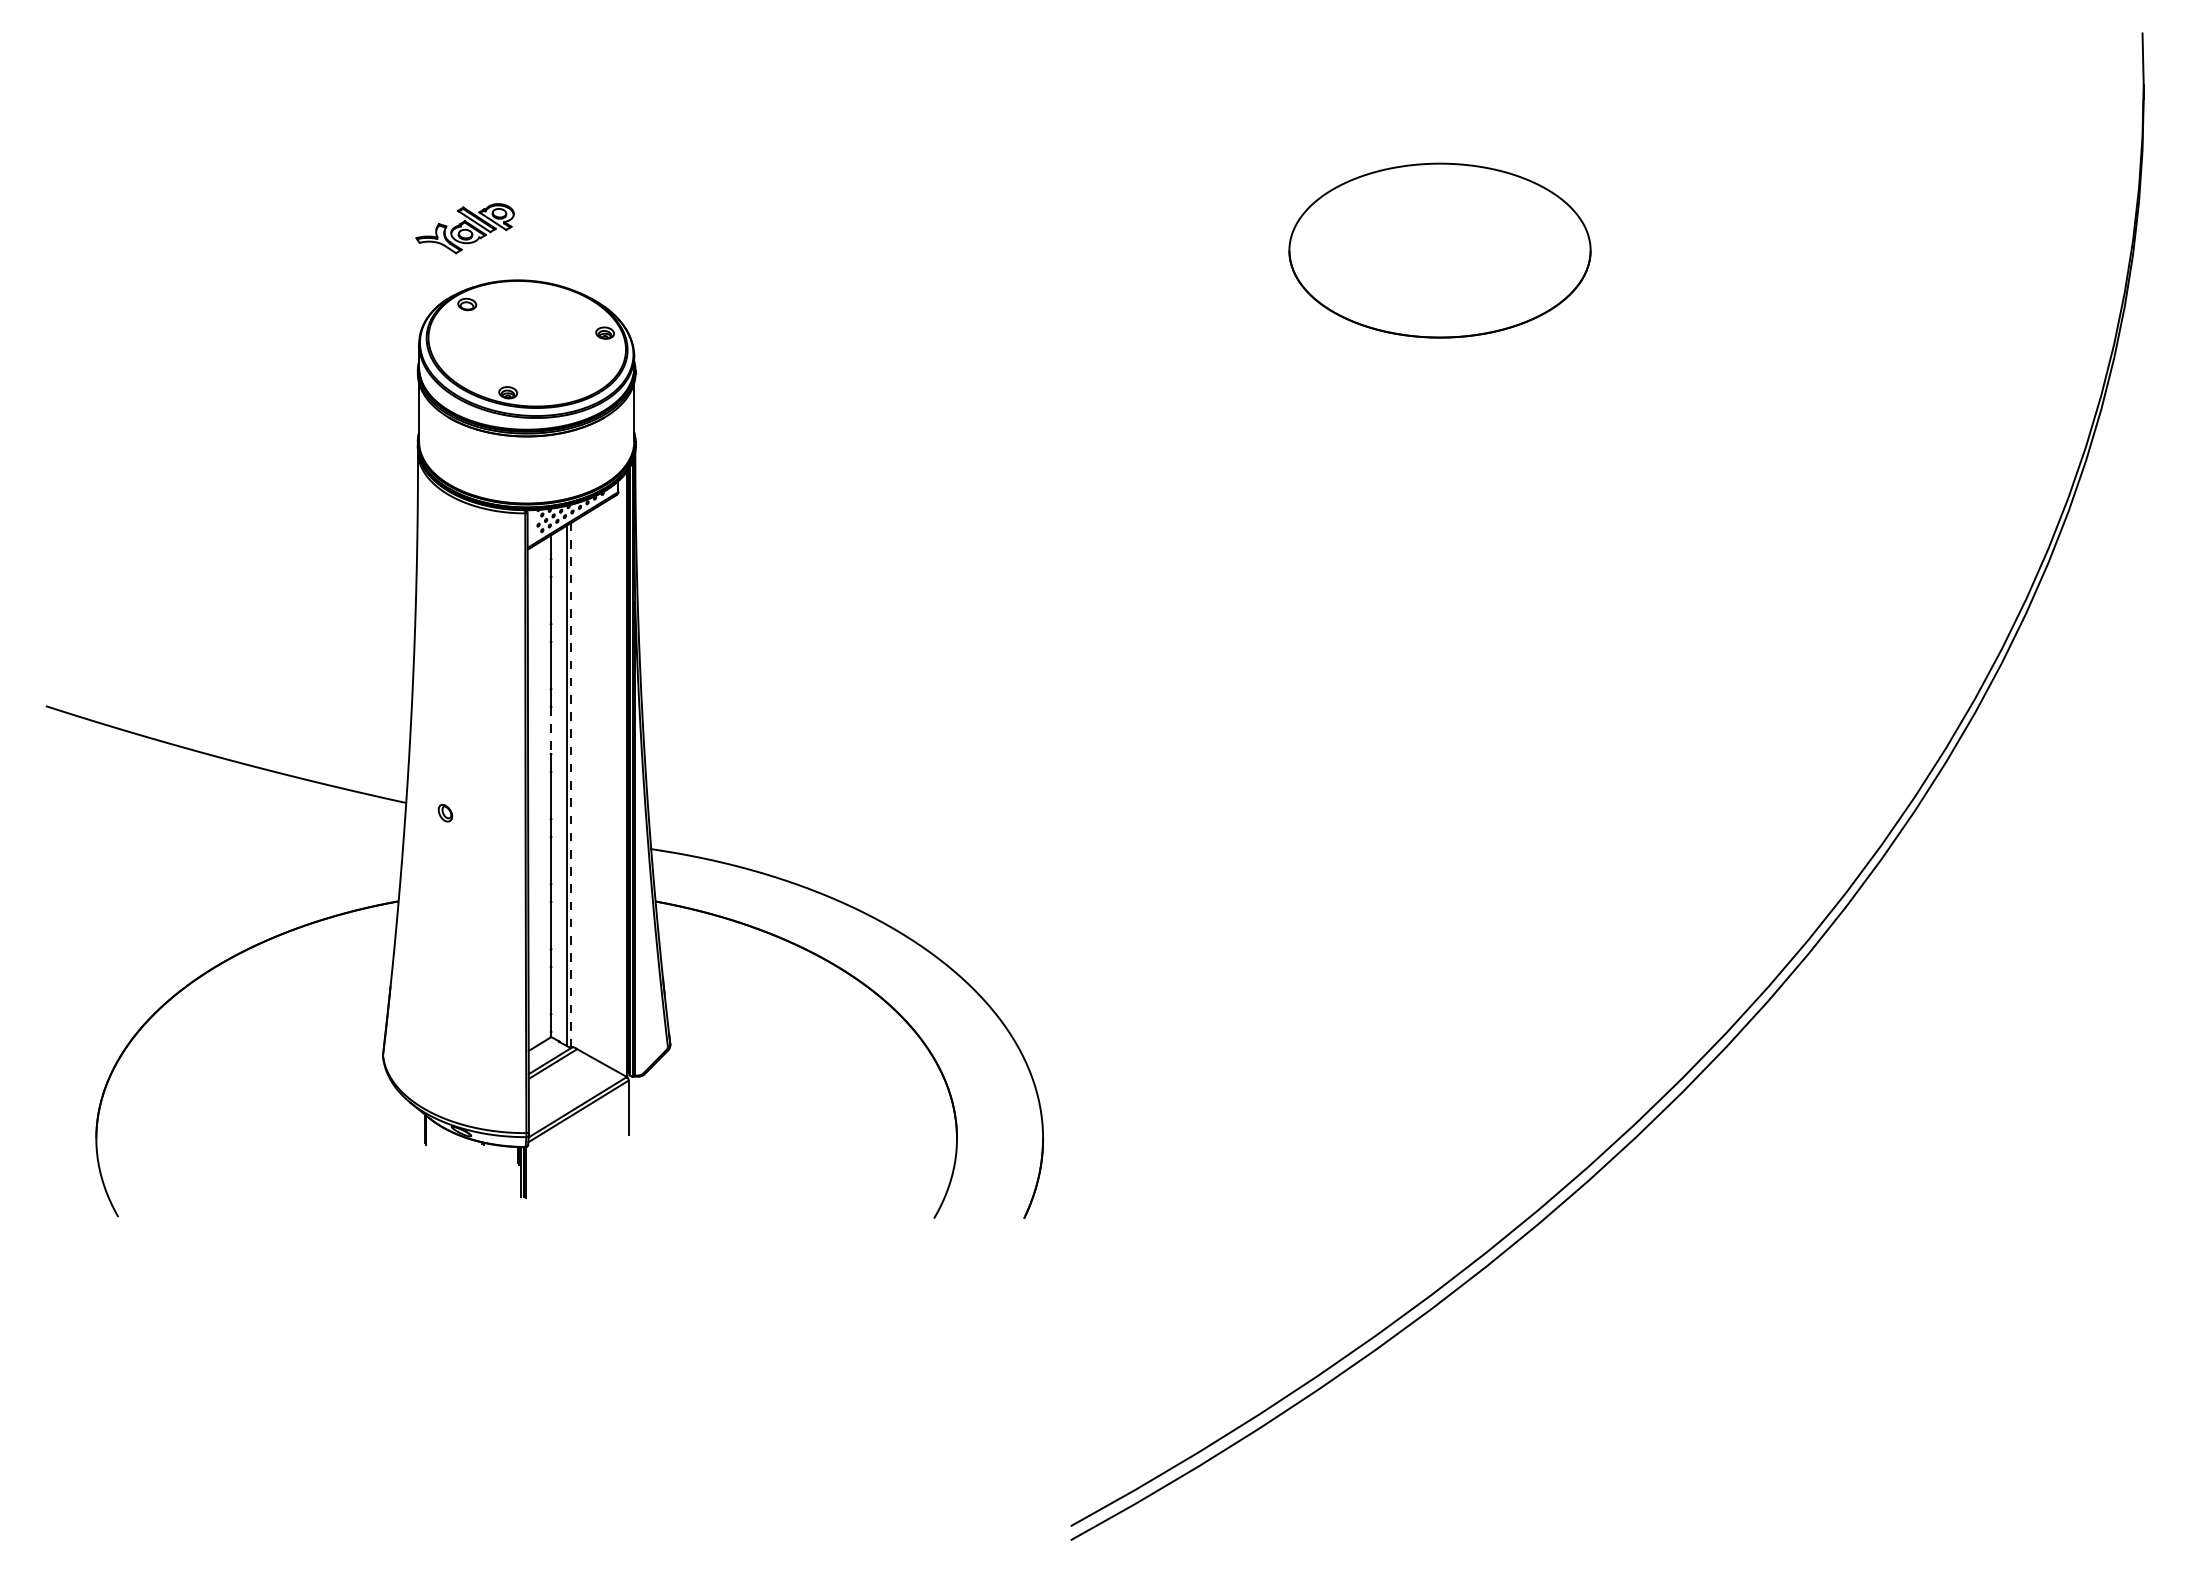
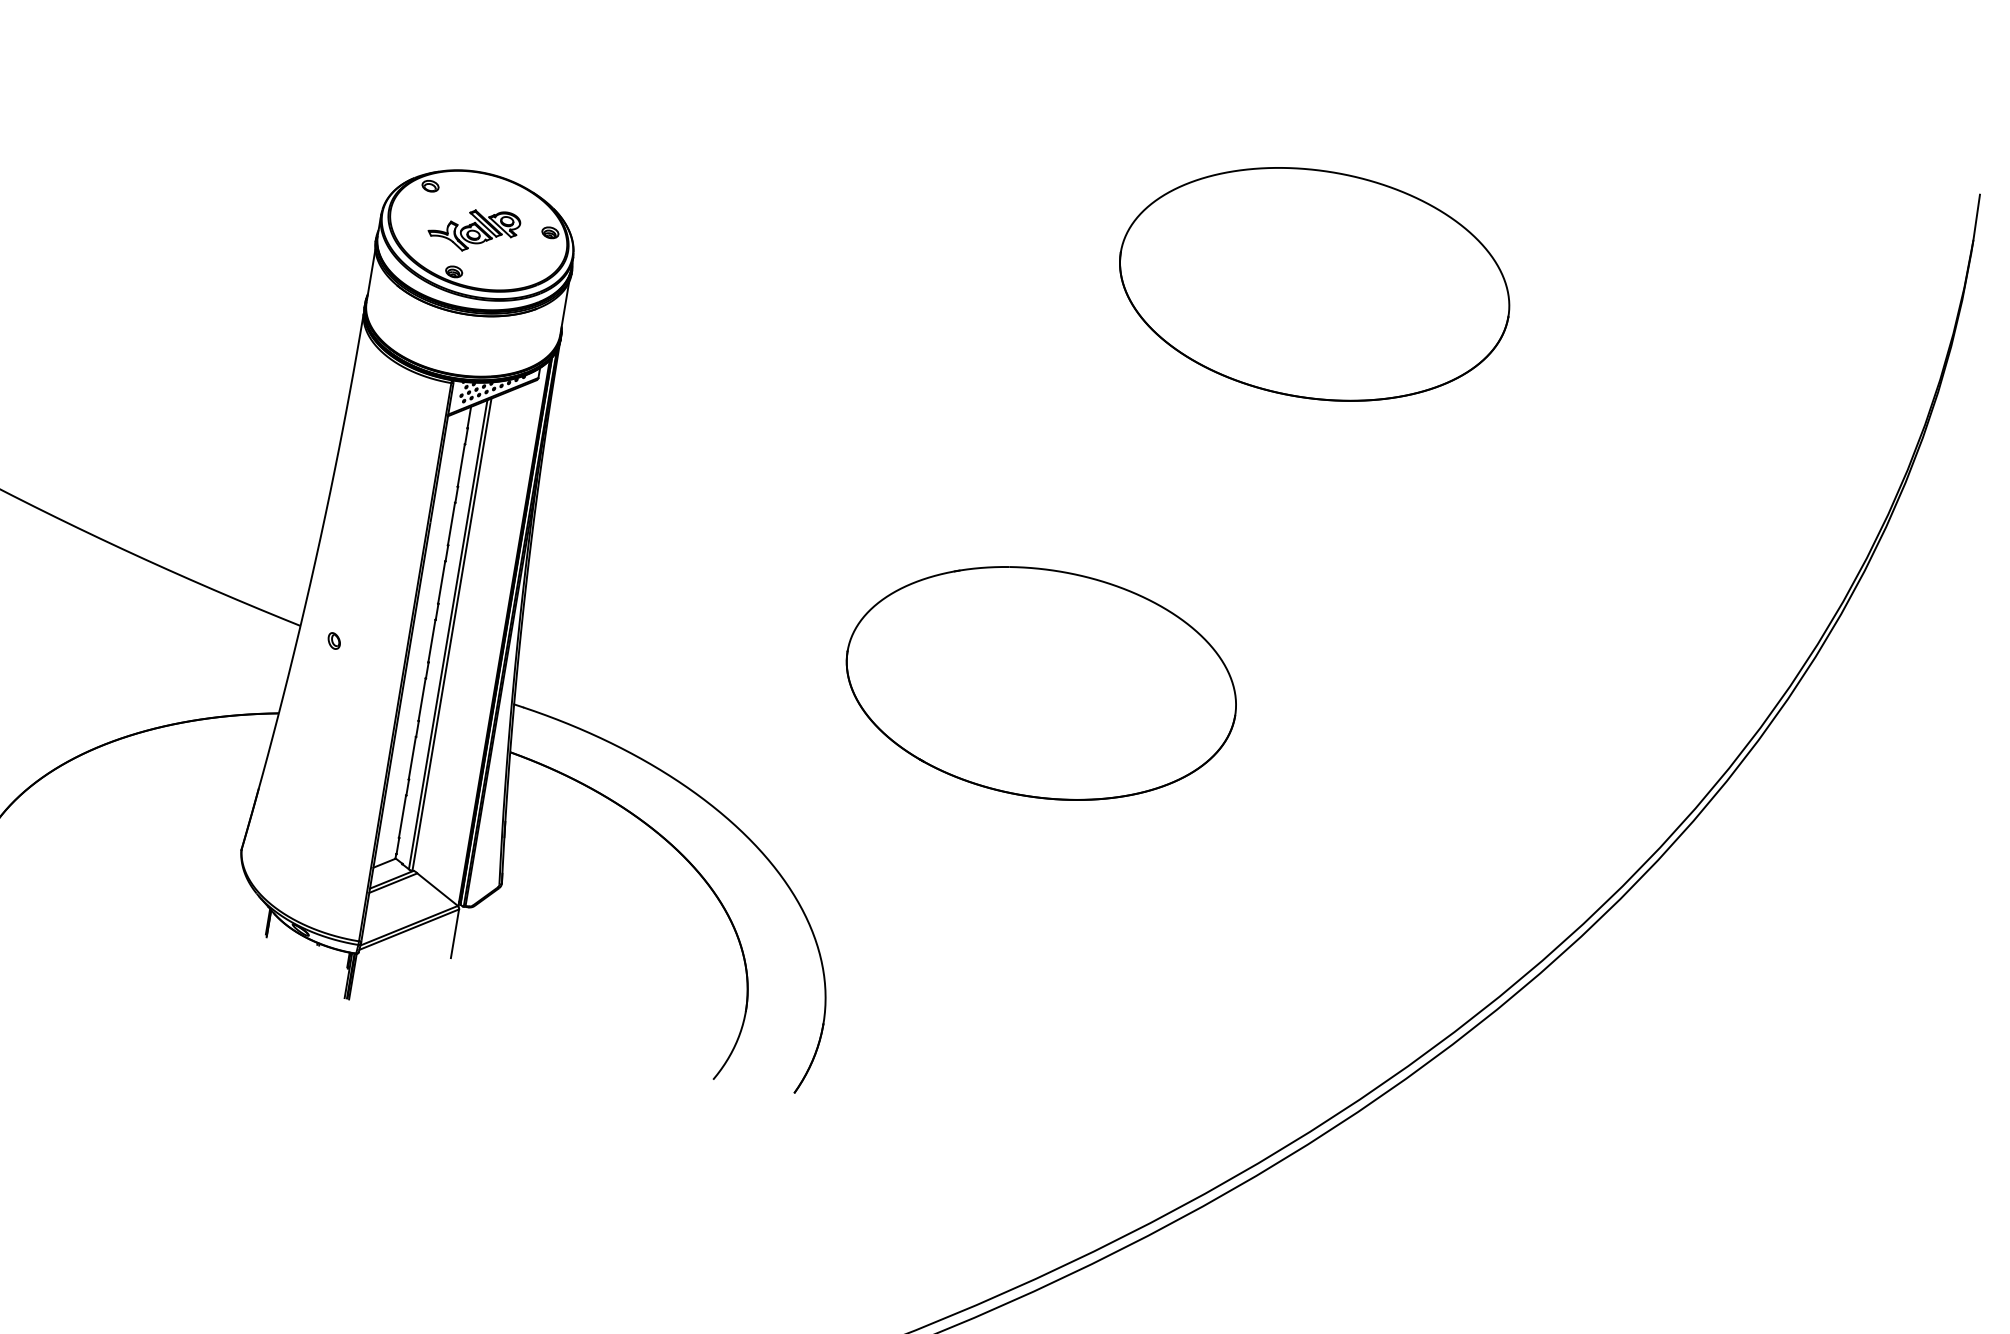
part: (464, 228) -> (473, 229), moved
part: (1439, 250) -> (1314, 284), size x1.43
line: (550, 730) -> (441, 582), dashed -> solid
part: (1216, 731) -> (1040, 683), added
line: (571, 785) -> (451, 635), dashed -> solid

